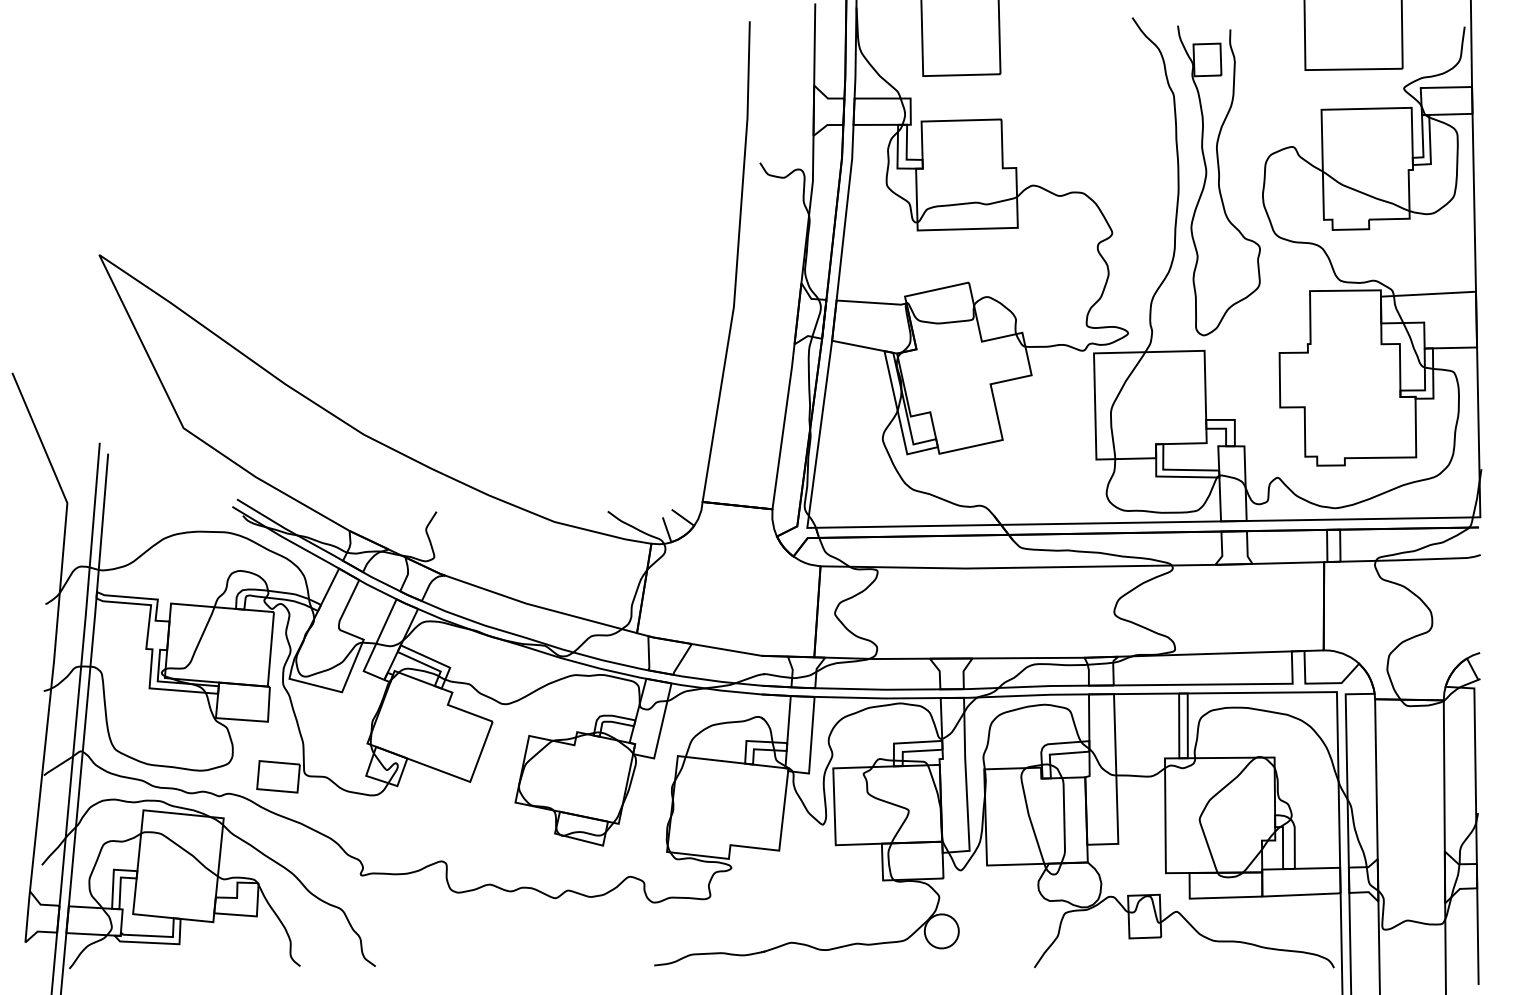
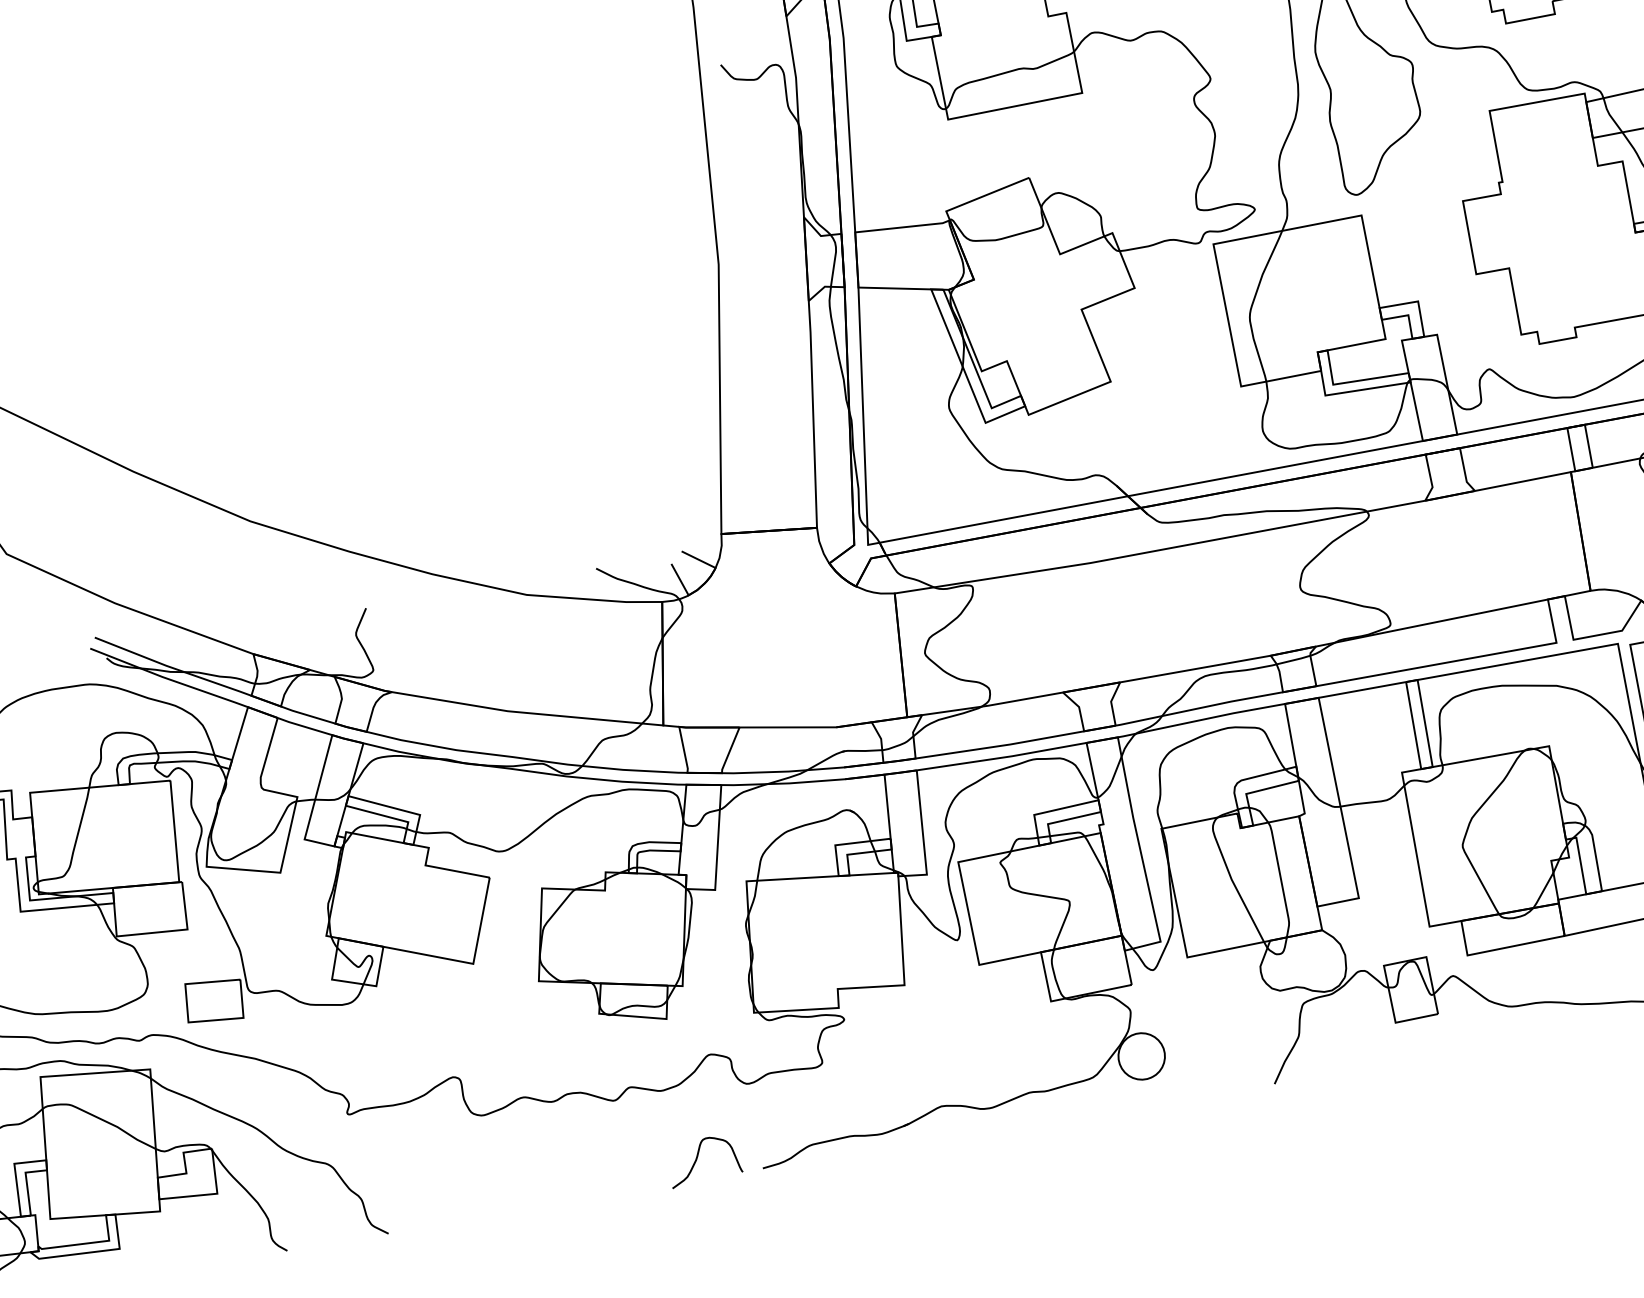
curve: (608, 950) -> (697, 1158), added

